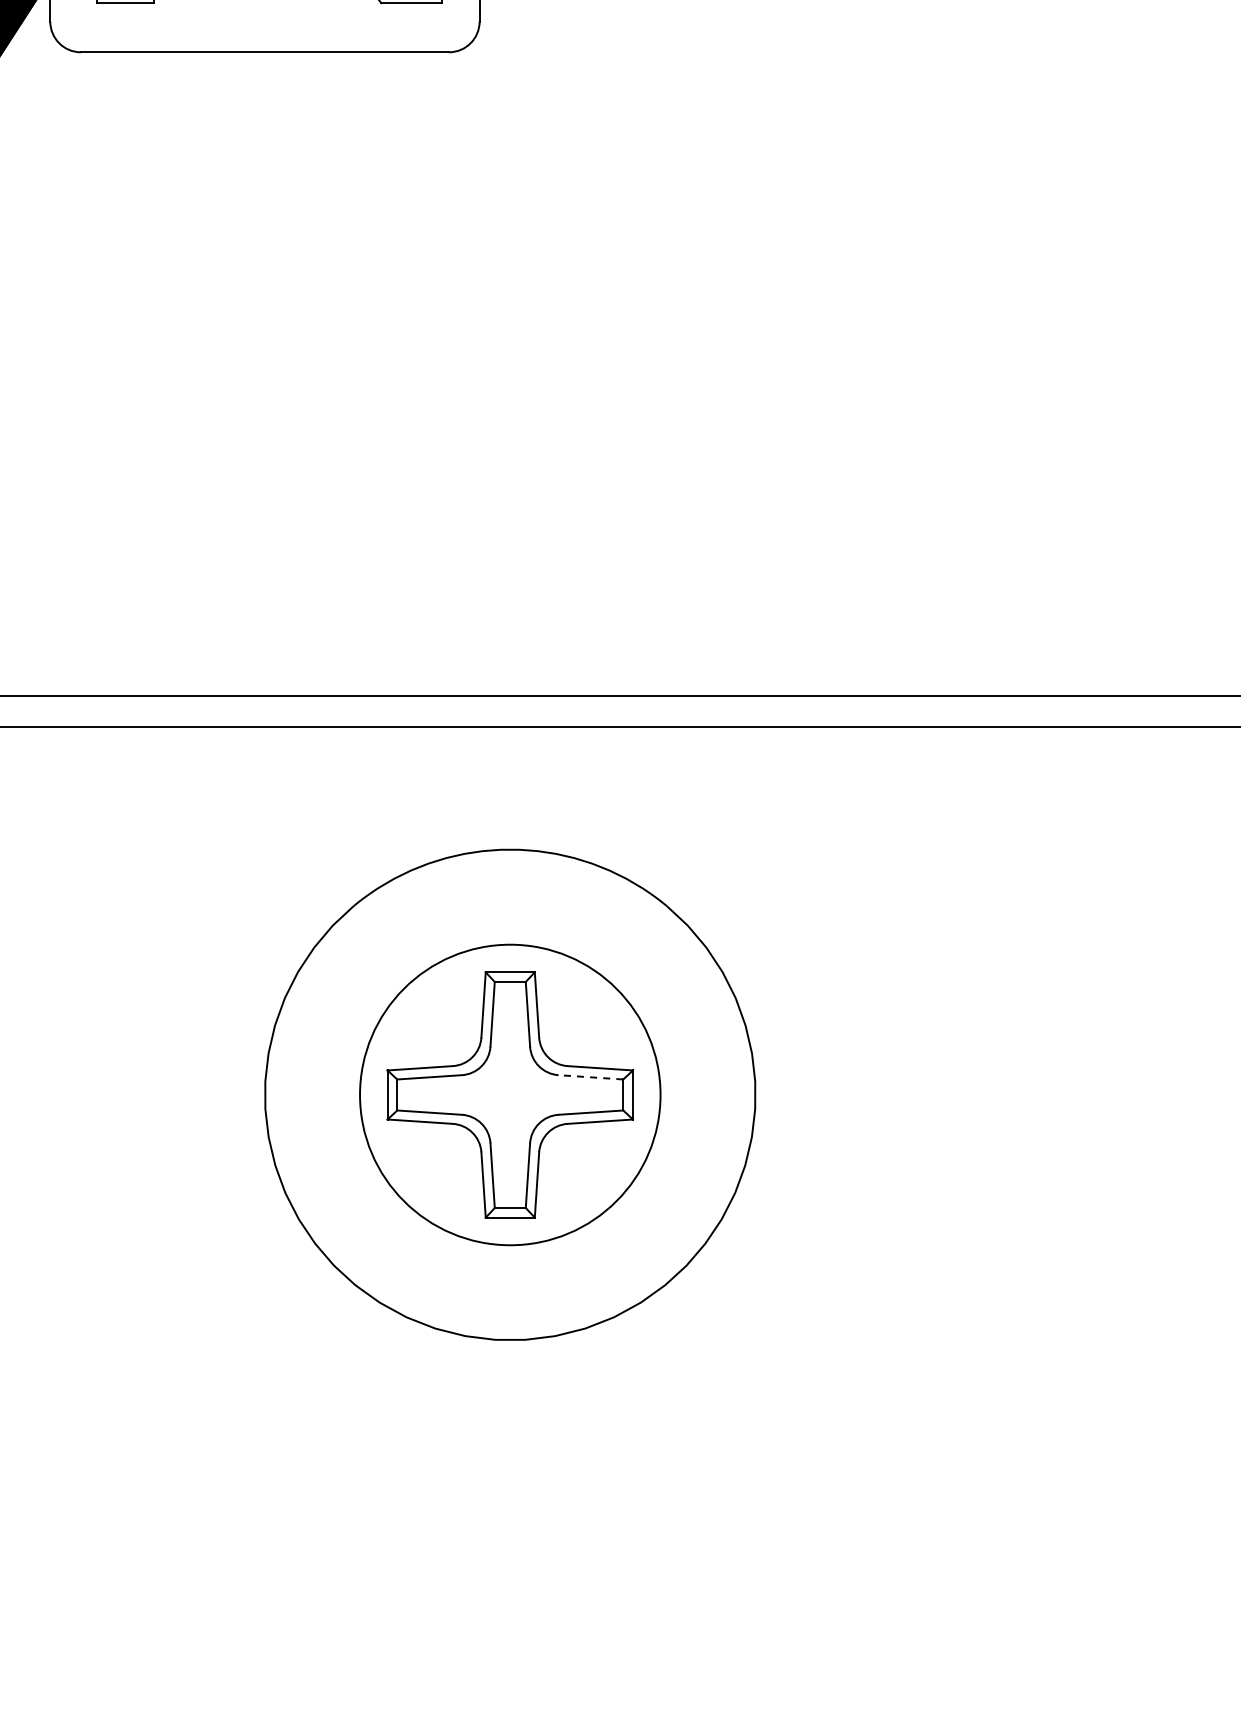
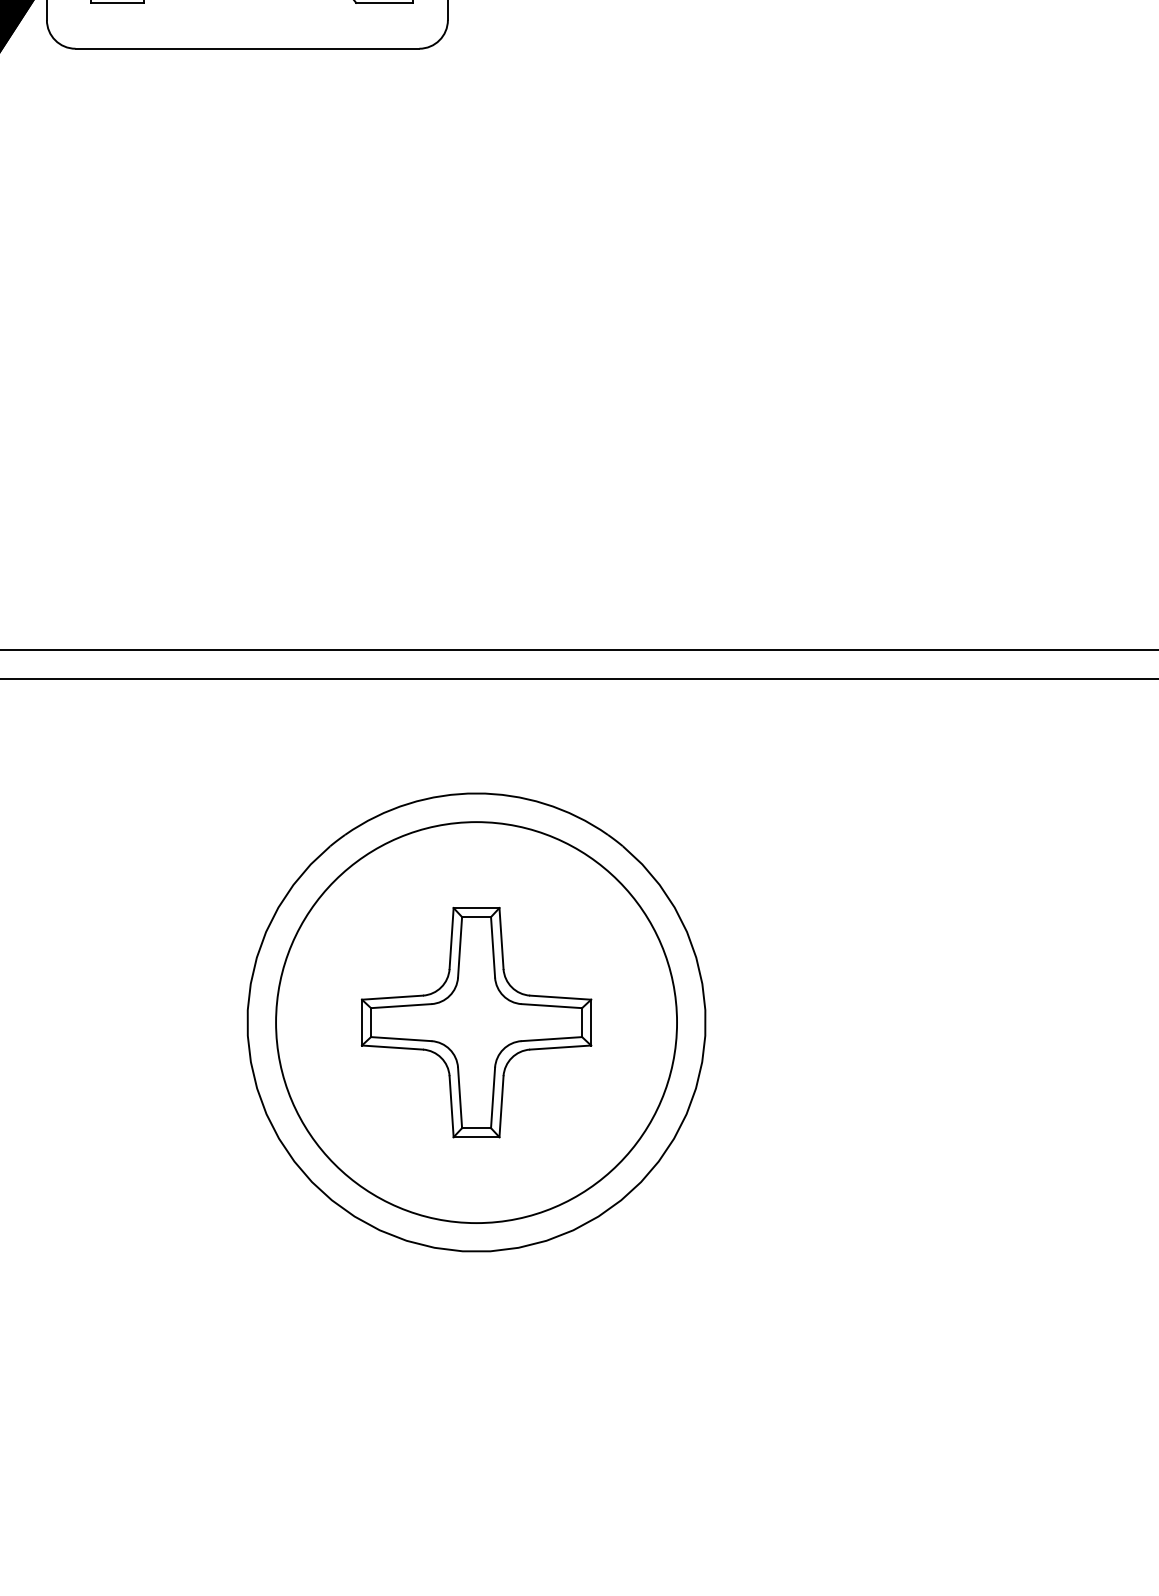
line: (590, 1077) -> (551, 1006), dashed -> solid
circle: (509, 1094) -> (475, 1022), size x1.43

